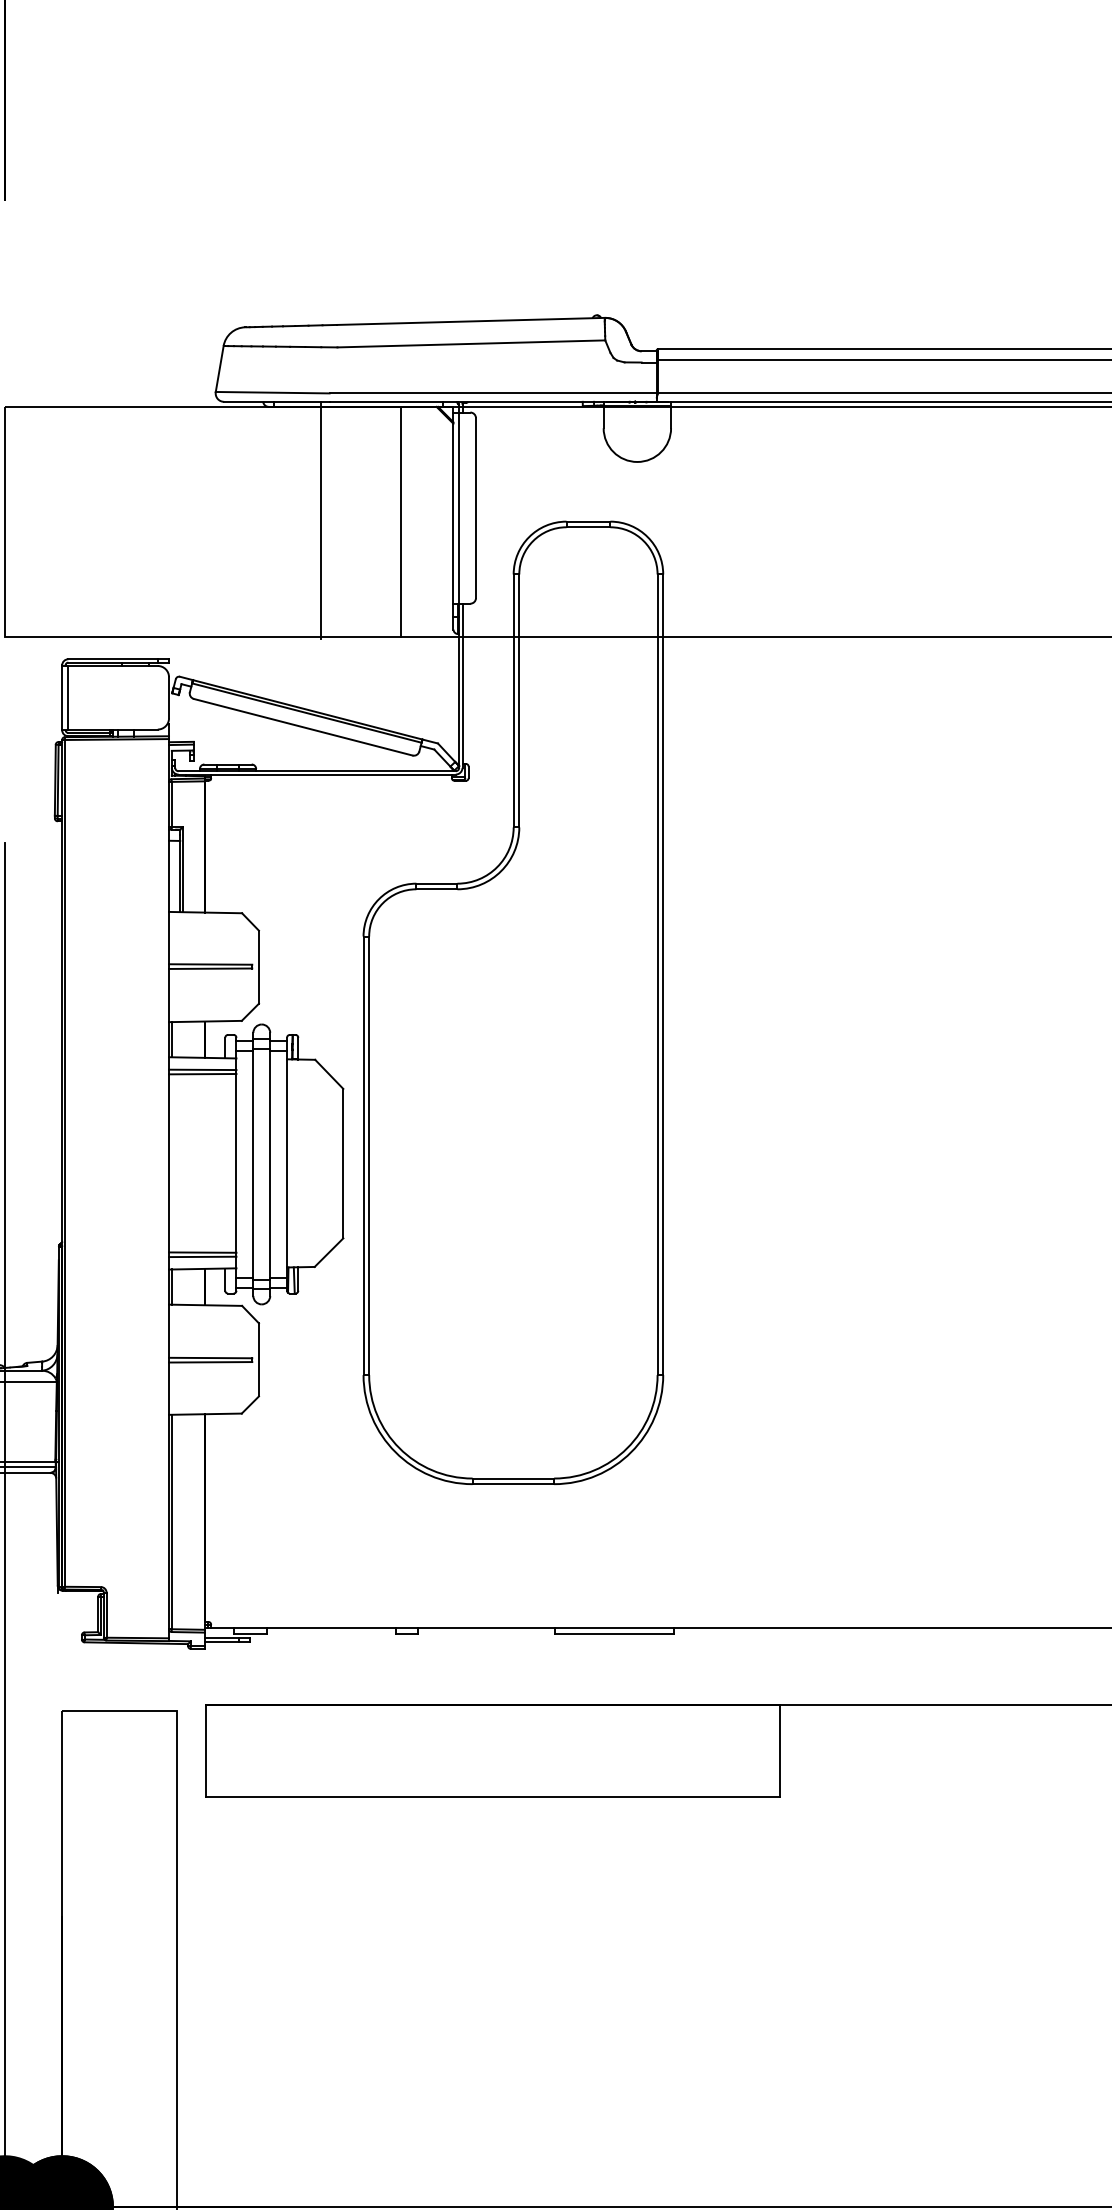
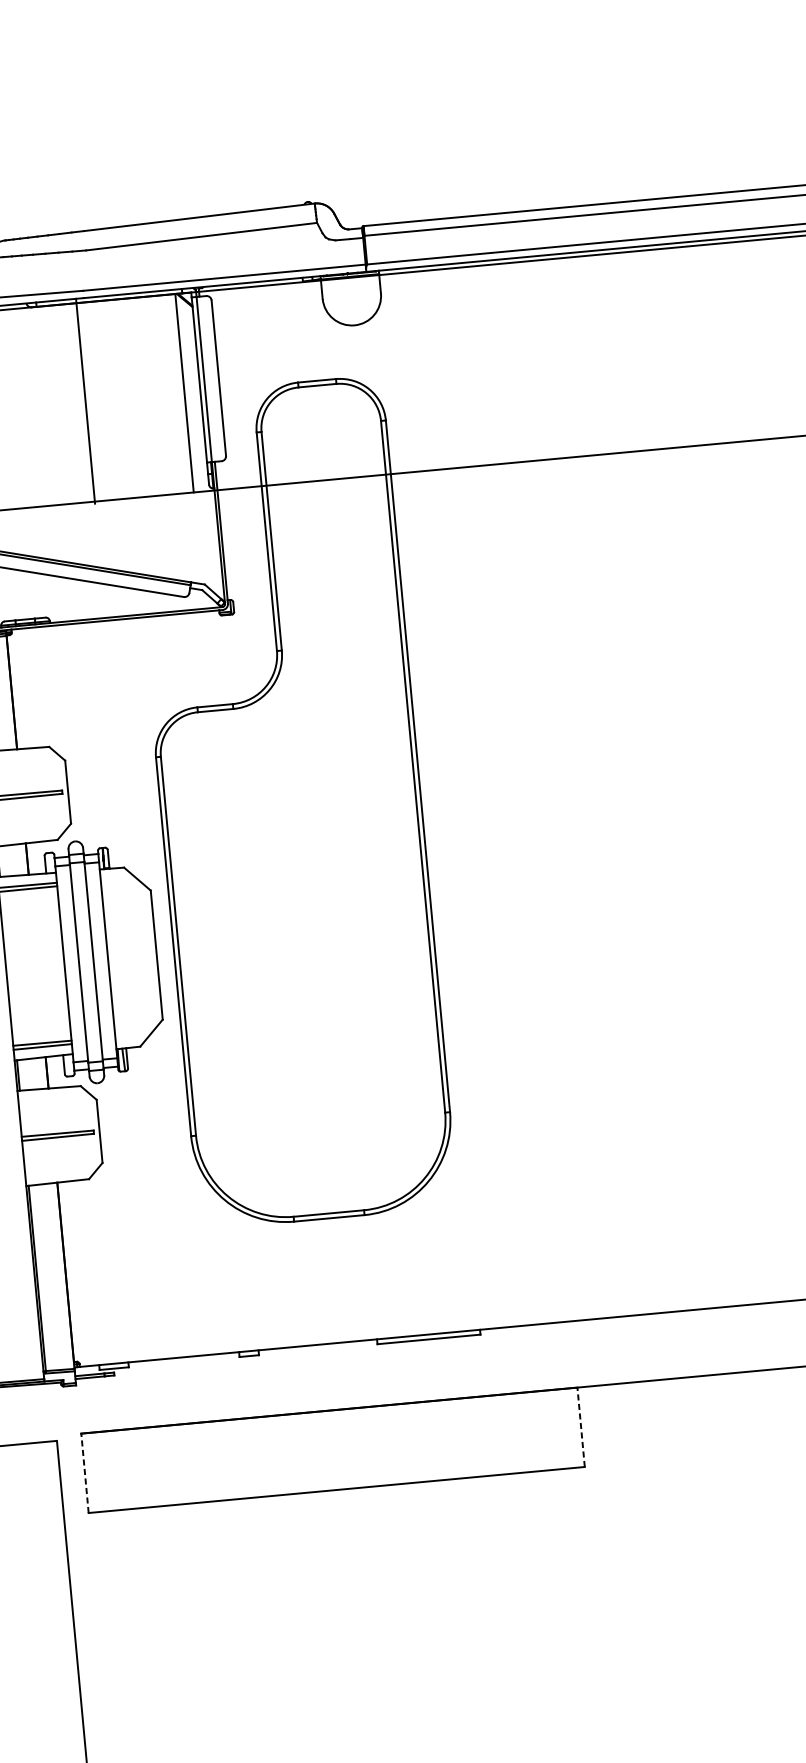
line: (401, 521) -> (184, 392), moved
line: (205, 1750) -> (84, 1473), solid -> dashed
line: (780, 1750) -> (581, 1427), solid -> dashed

